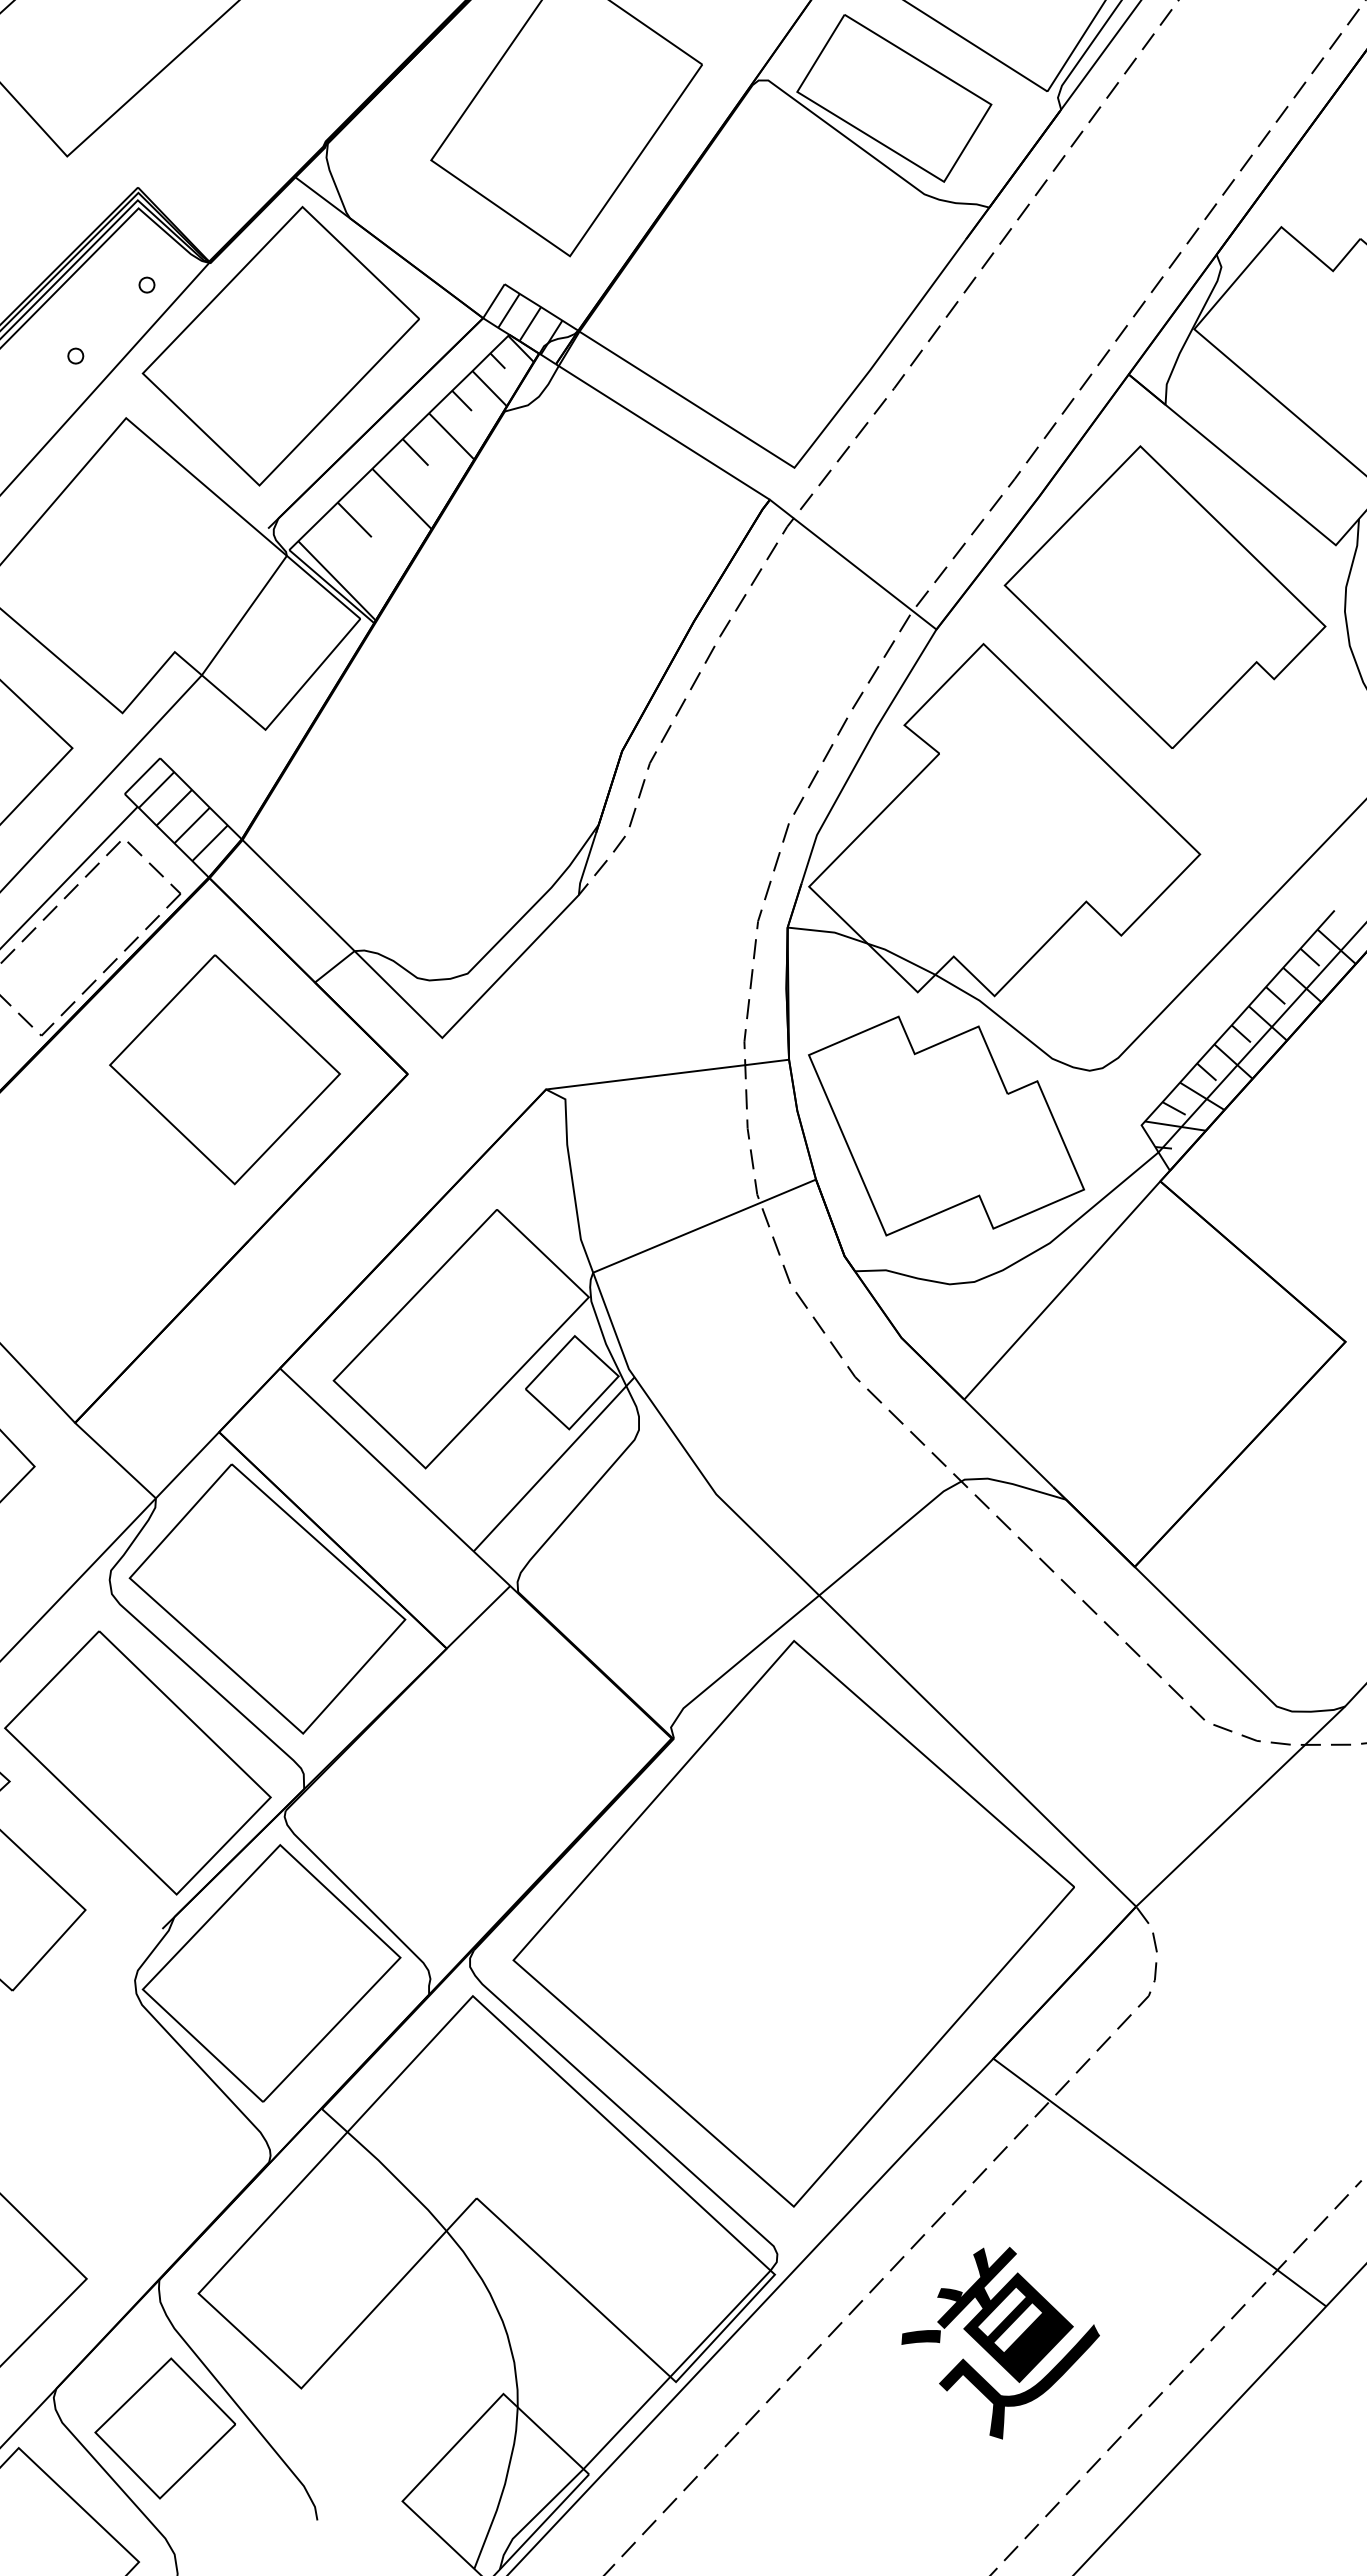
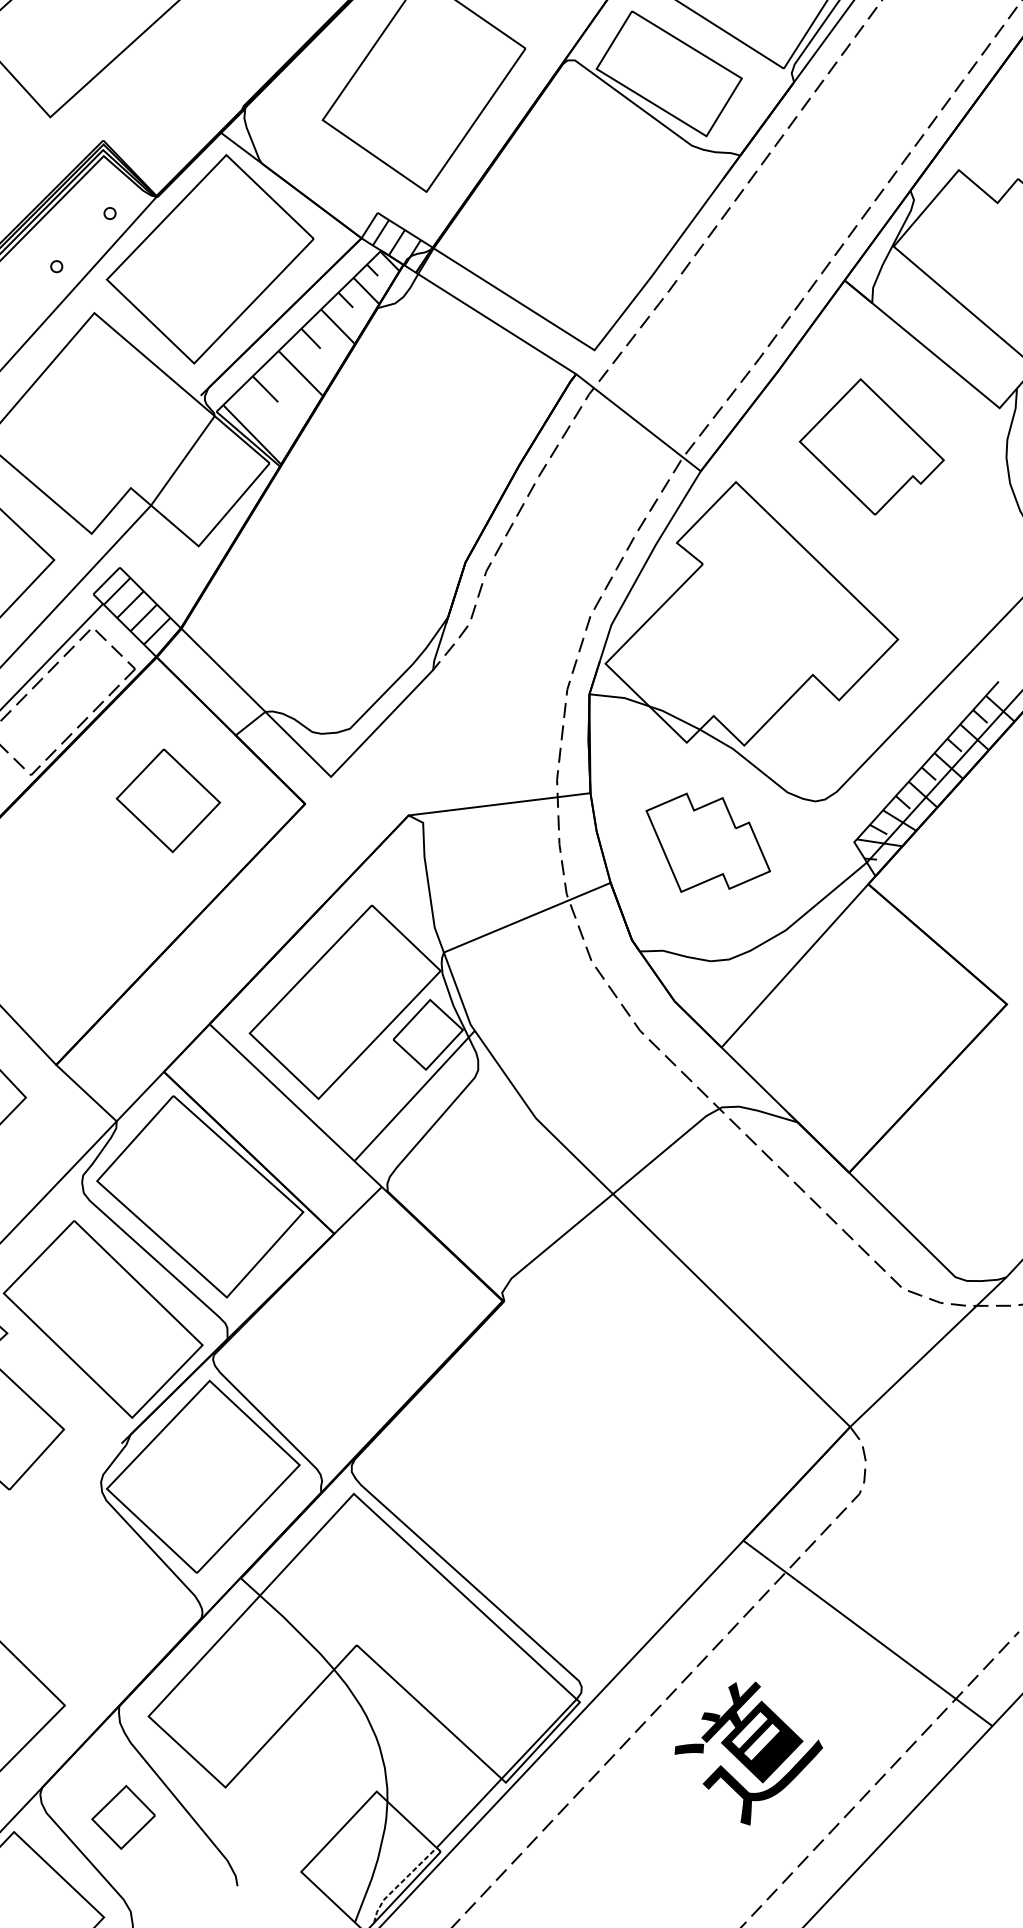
part: (1164, 596) -> (871, 446), size x0.6
part: (224, 1069) -> (168, 800), size x0.6
part: (946, 1125) -> (708, 842), size x0.6
part: (793, 1923) -> (593, 1439), removed
part: (164, 2428) -> (123, 1817), size x0.6
line: (535, 2516) -> (400, 1883), solid -> dashed

